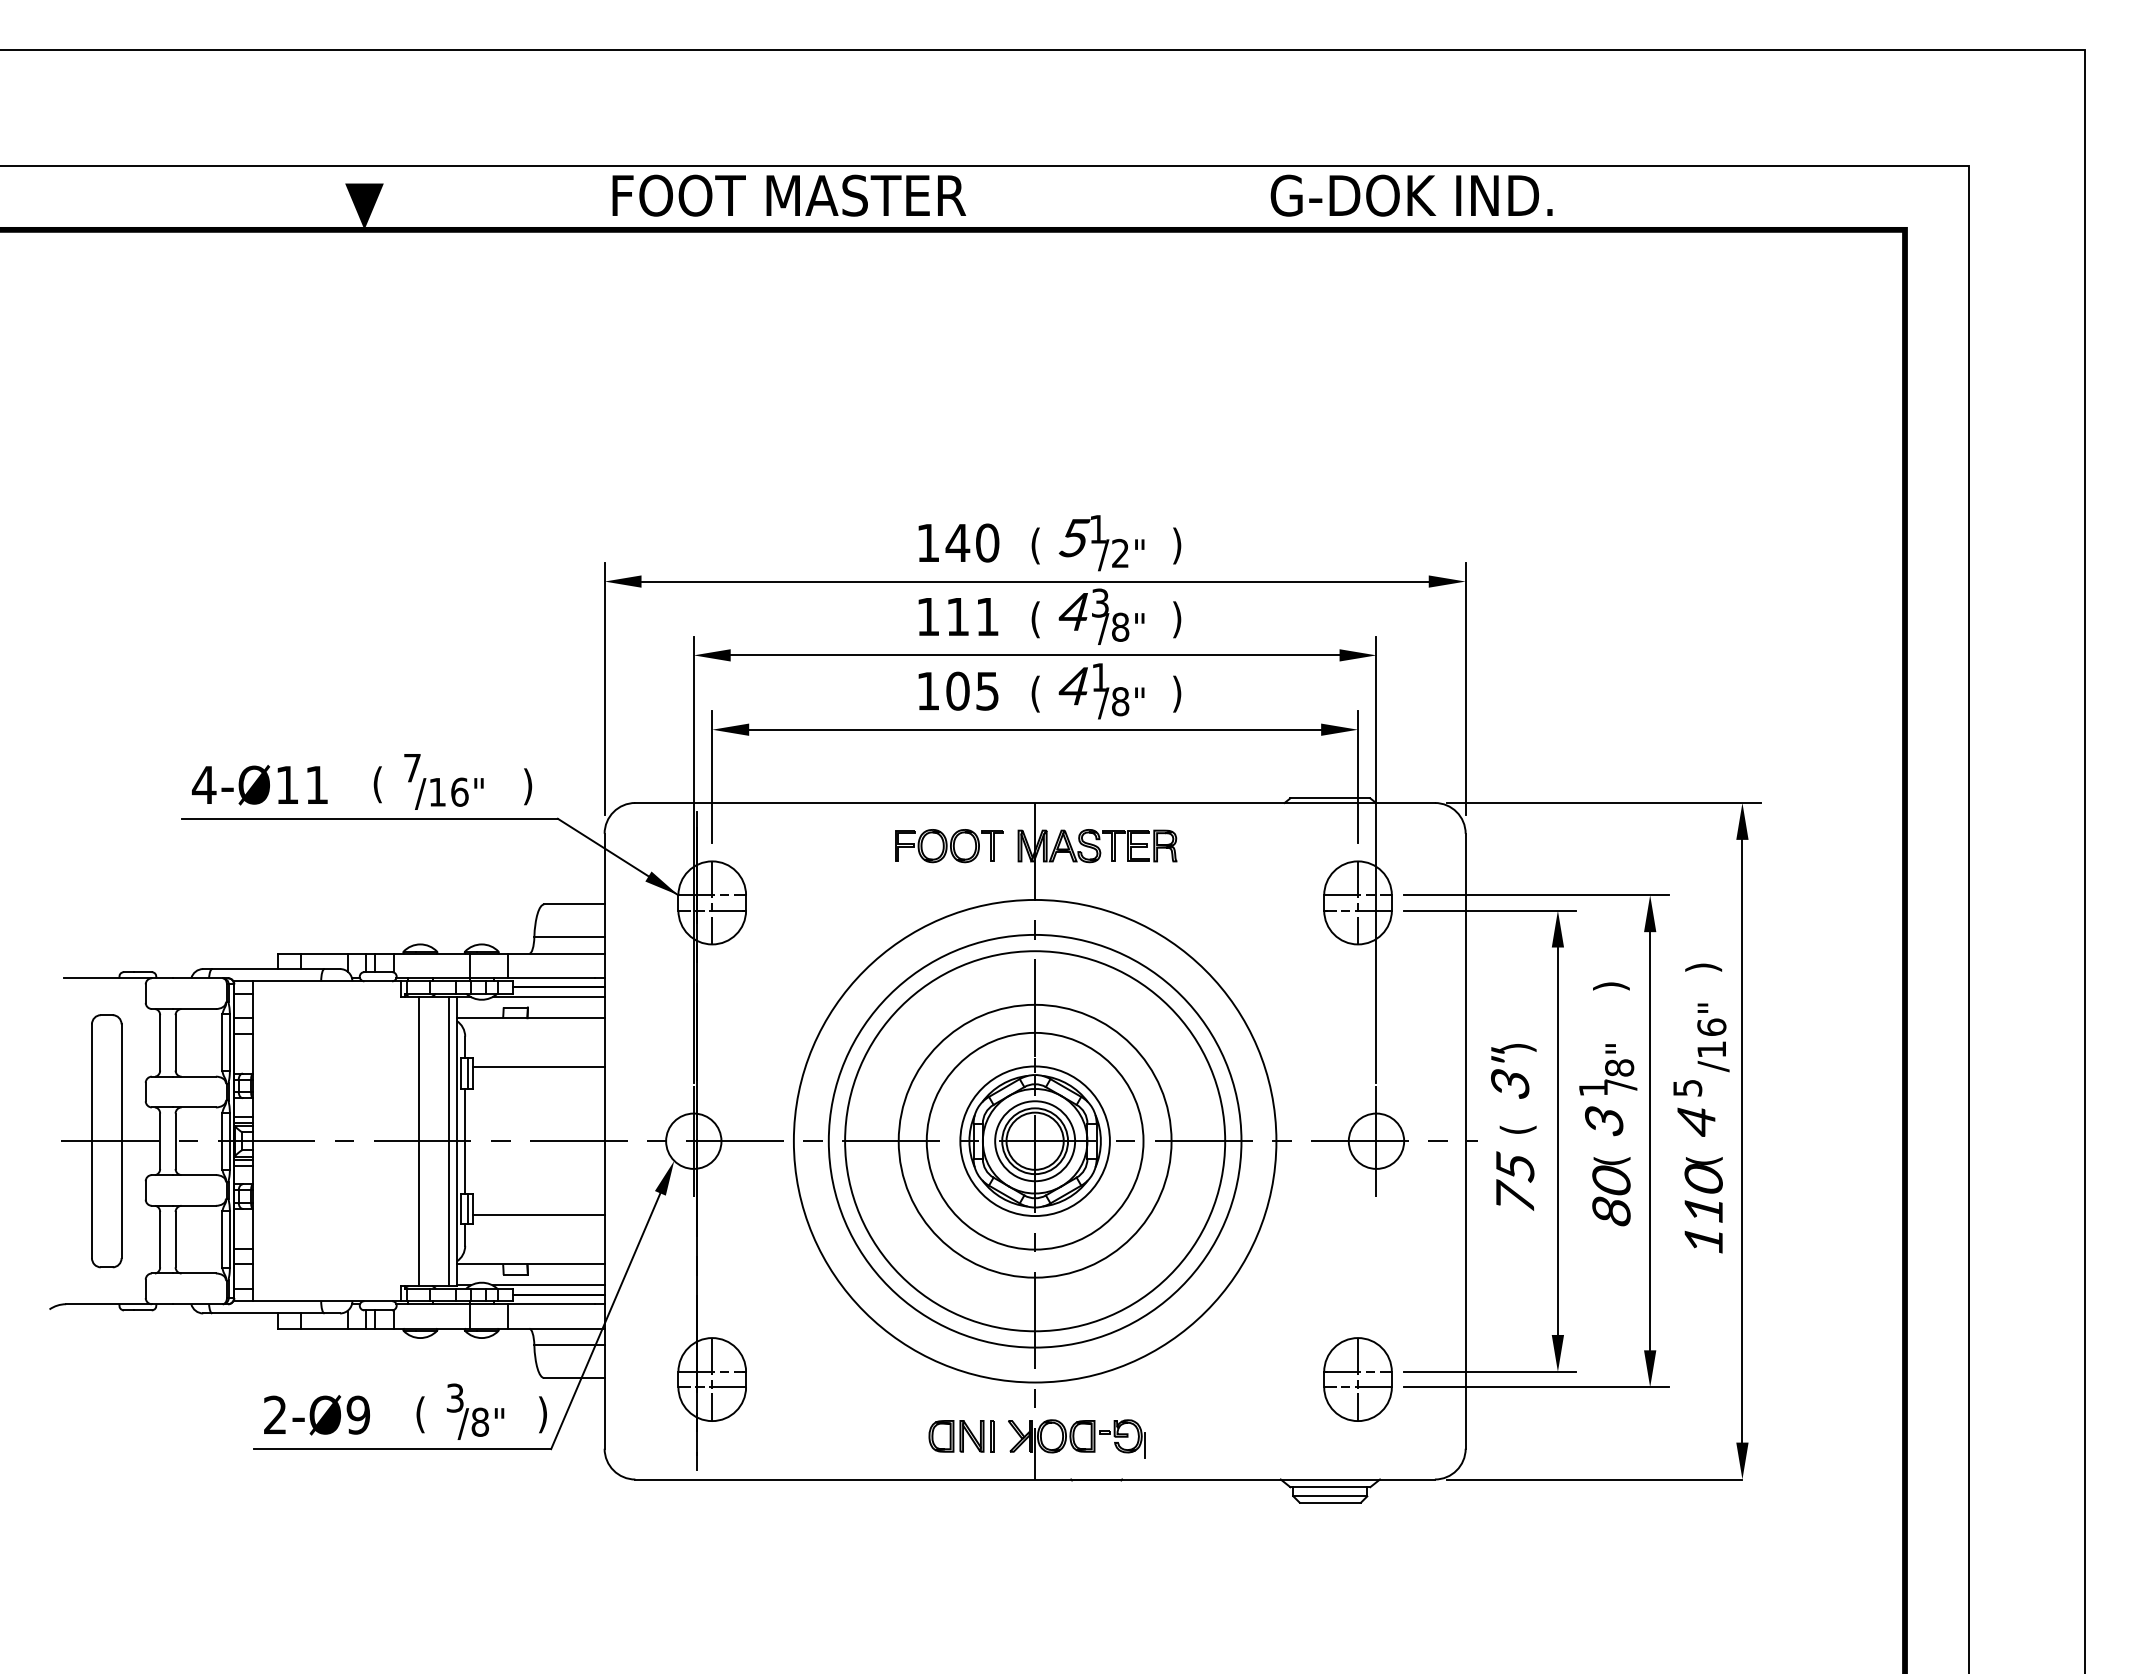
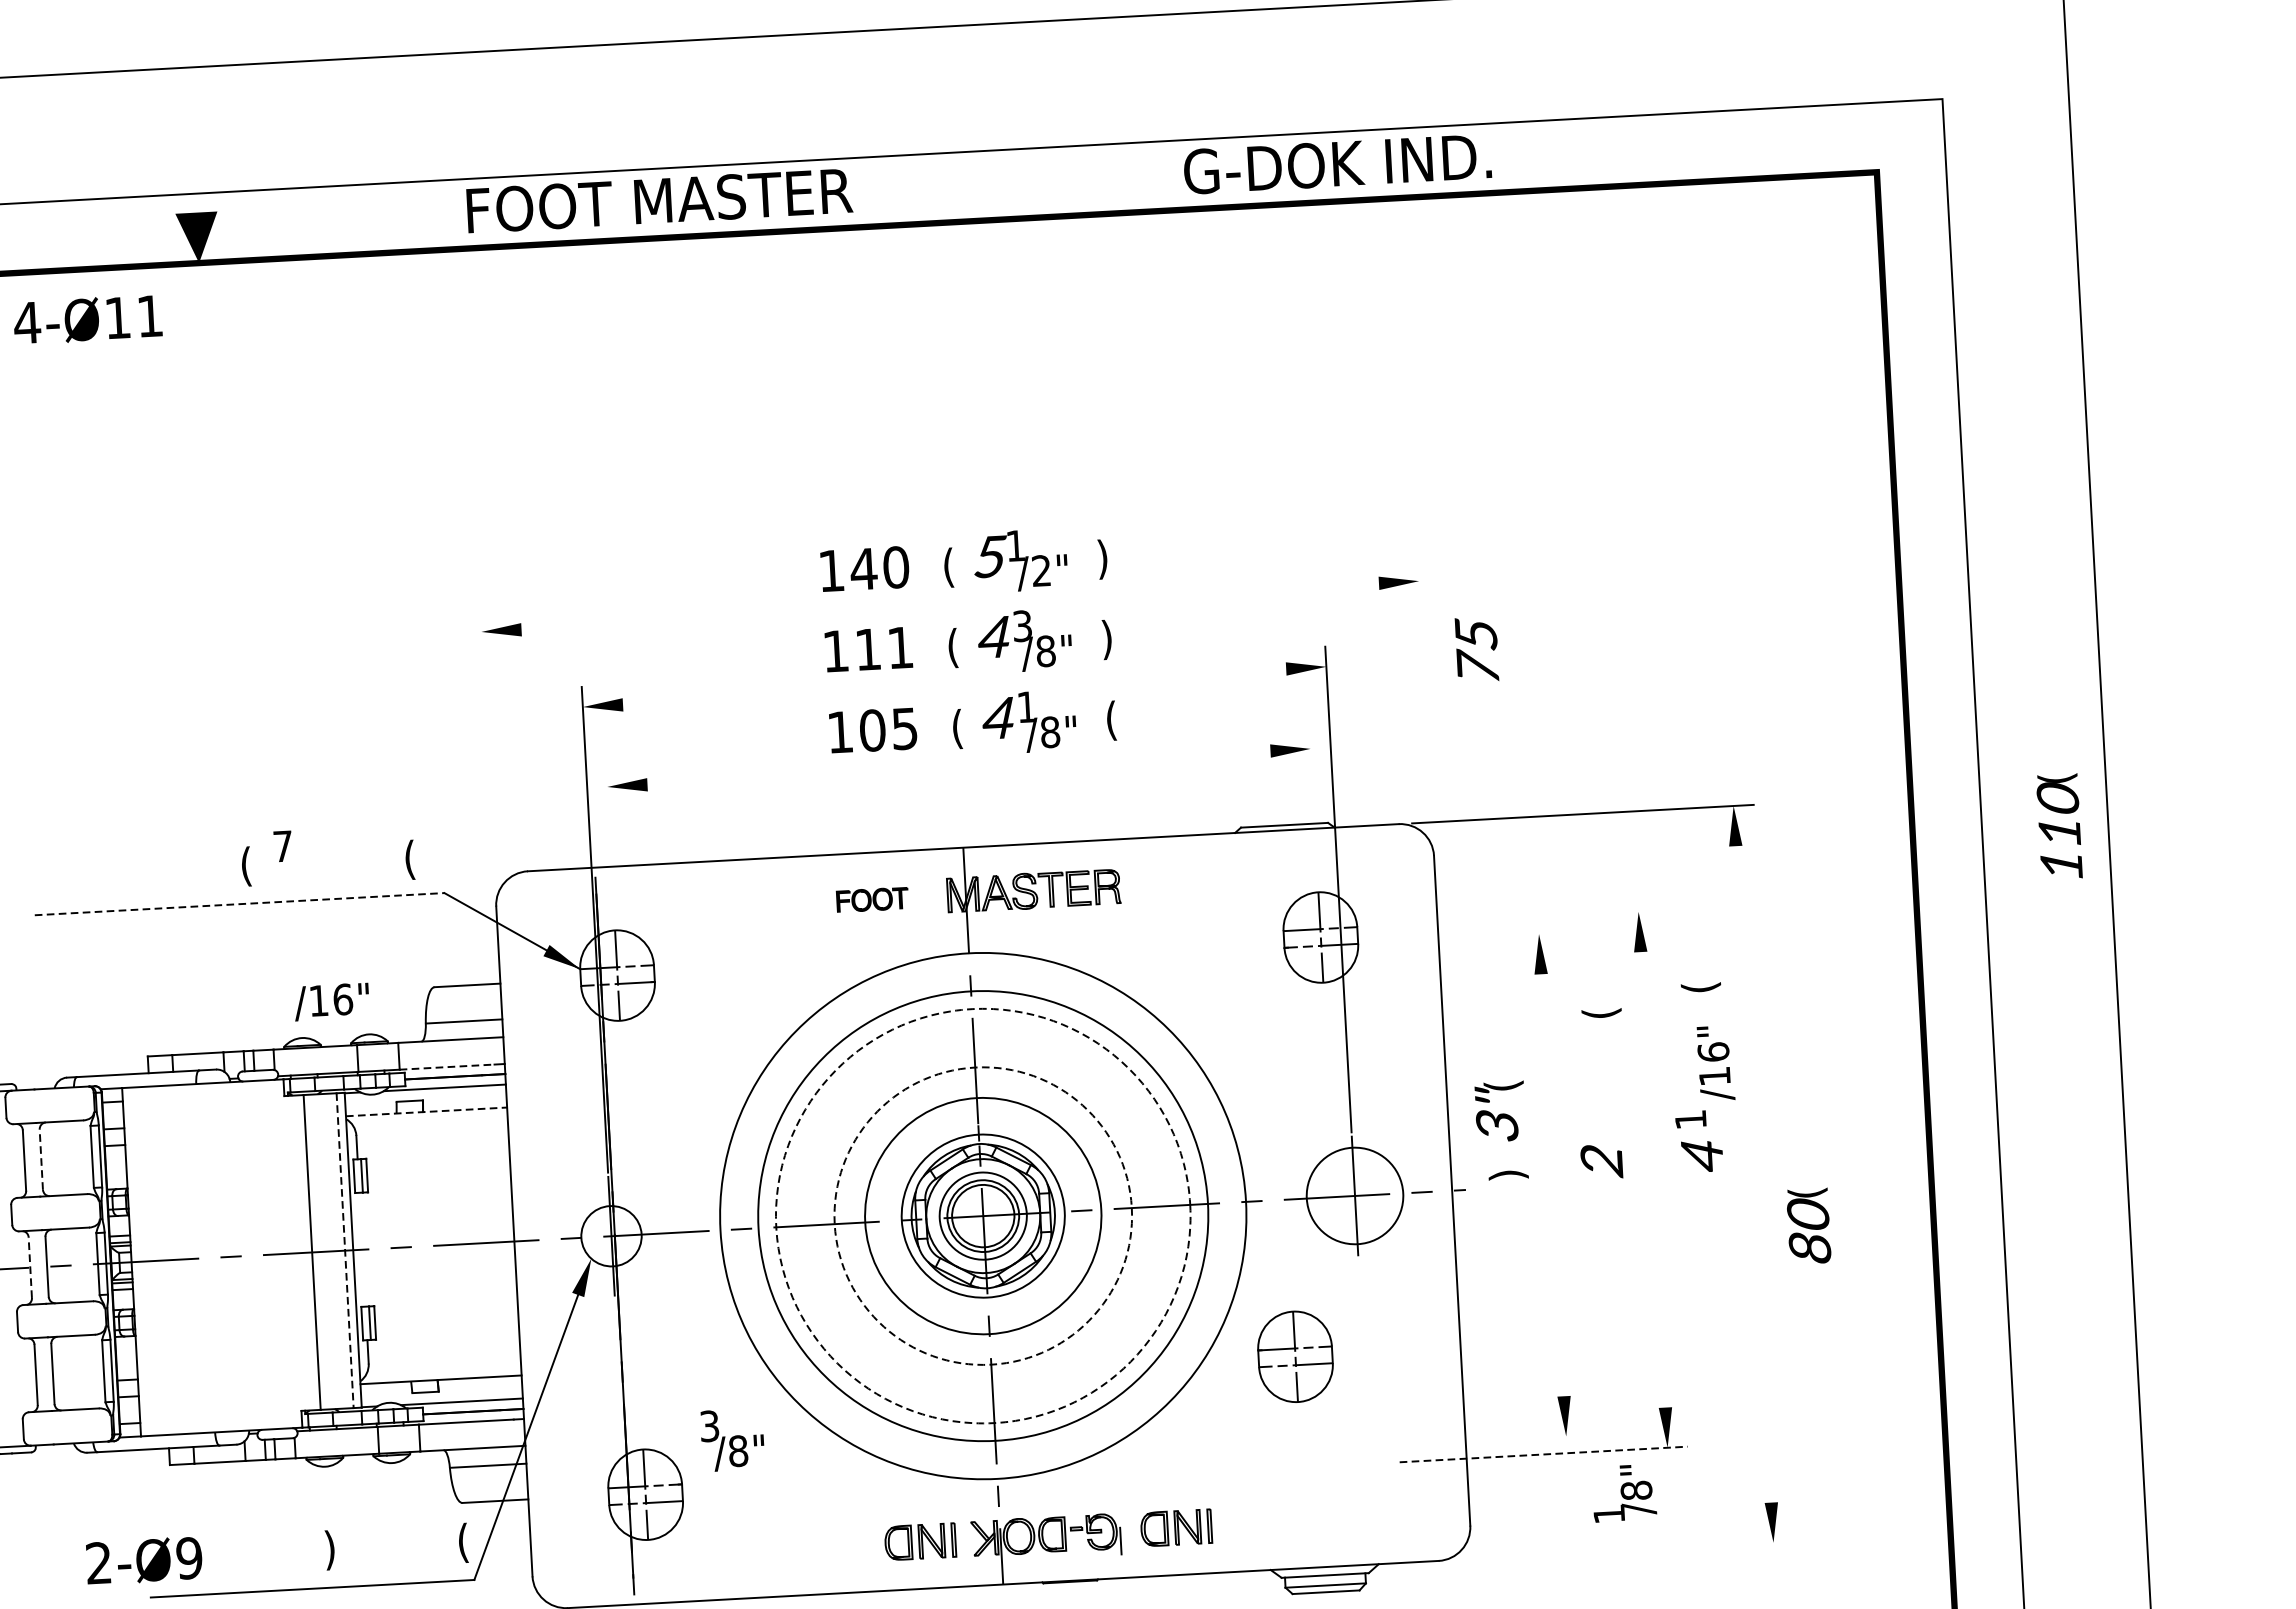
line: (1034, 581) -> (949, 606), removed
line: (1034, 655) -> (953, 687), removed
line: (604, 689) -> (487, 749), removed
line: (1465, 689) -> (1425, 698), removed
text: (1177, 693) -> (1111, 720), ) -> (
line: (1035, 729) -> (959, 767), removed
line: (712, 776) -> (610, 837), removed
line: (1358, 776) -> (1313, 799), removed
text: (259, 785) -> (87, 320), moved
text: (528, 786) -> (410, 859), ) -> (
text: (449, 793) -> (331, 1001), moved
line: (370, 818) -> (240, 903), solid -> dashed
part: (949, 846) -> (872, 900), size x0.6
line: (1536, 895) -> (1514, 918), removed
line: (1490, 910) -> (1465, 937), removed
text: (1703, 967) -> (1700, 987), ) -> (
line: (551, 978) -> (446, 1067), solid -> dashed
text: (1611, 986) -> (1601, 1013), ) -> (
line: (530, 1018) -> (426, 1112), solid -> dashed
line: (175, 1042) -> (41, 1159), solid -> dashed
text: (1517, 1047) -> (1503, 1085), ) -> (
line: (538, 1067) -> (438, 1165), removed
text: (1608, 1069) -> (1624, 1492), moved
text: (1687, 1088) -> (1690, 1120), 5 -> 1
text: (1604, 1122) -> (1602, 1162), 3 -> 2
text: (1517, 1129) -> (1507, 1174), ( -> )
line: (465, 1140) -> (362, 1248), removed
circle: (1034, 1140) -> (982, 1215), solid -> dashed
circle: (1376, 1140) -> (1355, 1195), size x1.6
line: (1557, 1140) -> (1552, 1184), removed
line: (1742, 1140) -> (1753, 1173), removed
line: (160, 1141) -> (30, 1267), solid -> dashed
line: (449, 1141) -> (345, 1250), solid -> dashed
circle: (1035, 1141) -> (983, 1216), solid -> dashed
line: (1650, 1141) -> (1653, 1180), removed
text: (1515, 1180) -> (1477, 648), moved
text: (1611, 1191) -> (1808, 1226), moved
text: (1703, 1205) -> (2059, 827), moved
line: (538, 1215) -> (446, 1326), removed
line: (1490, 1371) -> (1492, 1440), removed
part: (1357, 1379) -> (1294, 1356), moved
line: (1536, 1387) -> (1543, 1454), solid -> dashed
text: (475, 1411) -> (732, 1439), moved
text: (420, 1414) -> (329, 1549), ( -> )
text: (543, 1414) -> (463, 1542), ) -> (
text: (316, 1415) -> (143, 1561), moved
part: (1196, 1436) -> (1176, 1528), added
line: (1594, 1479) -> (1612, 1551), removed

